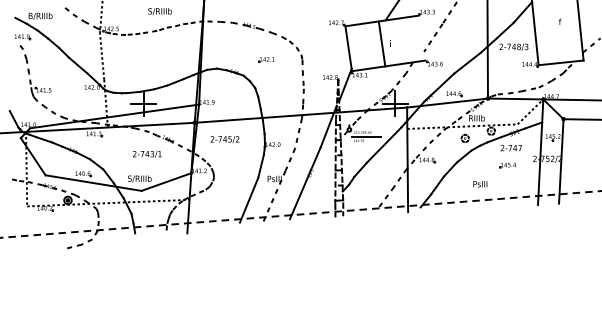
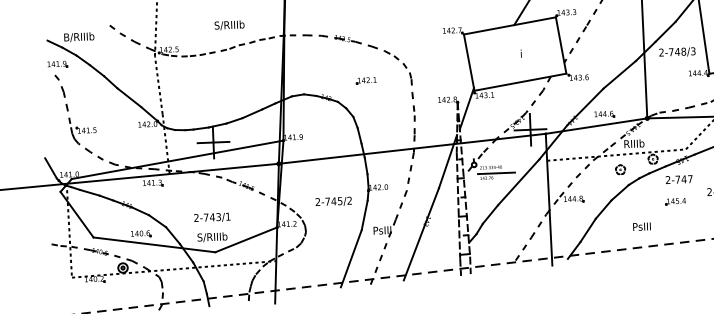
line: (381, 43) -> (560, 44), moved
text: (224, 139) -> (333, 201), moved
text: (147, 154) -> (212, 217), moved

